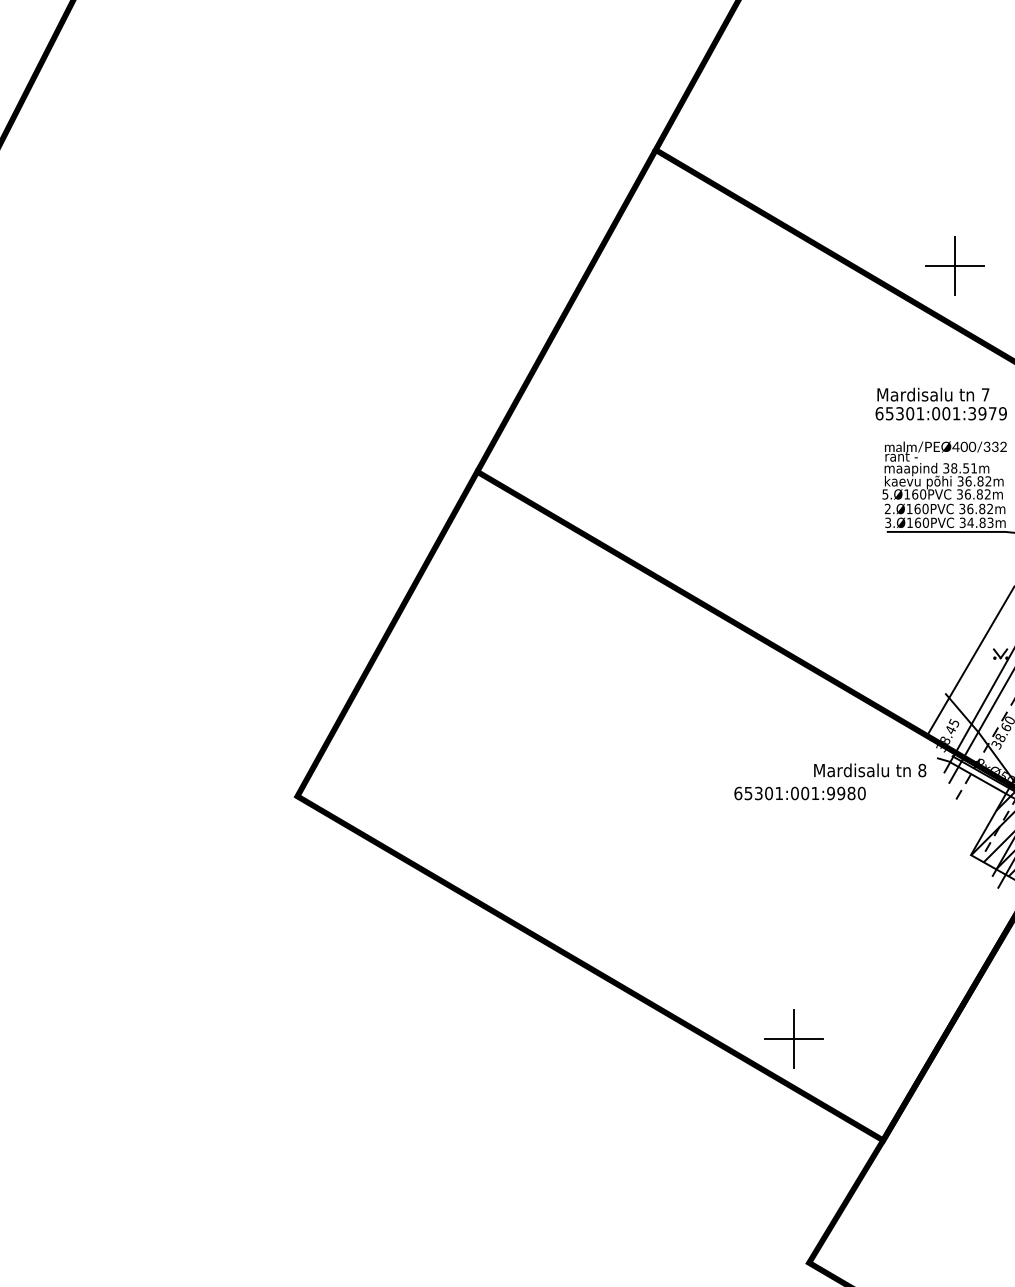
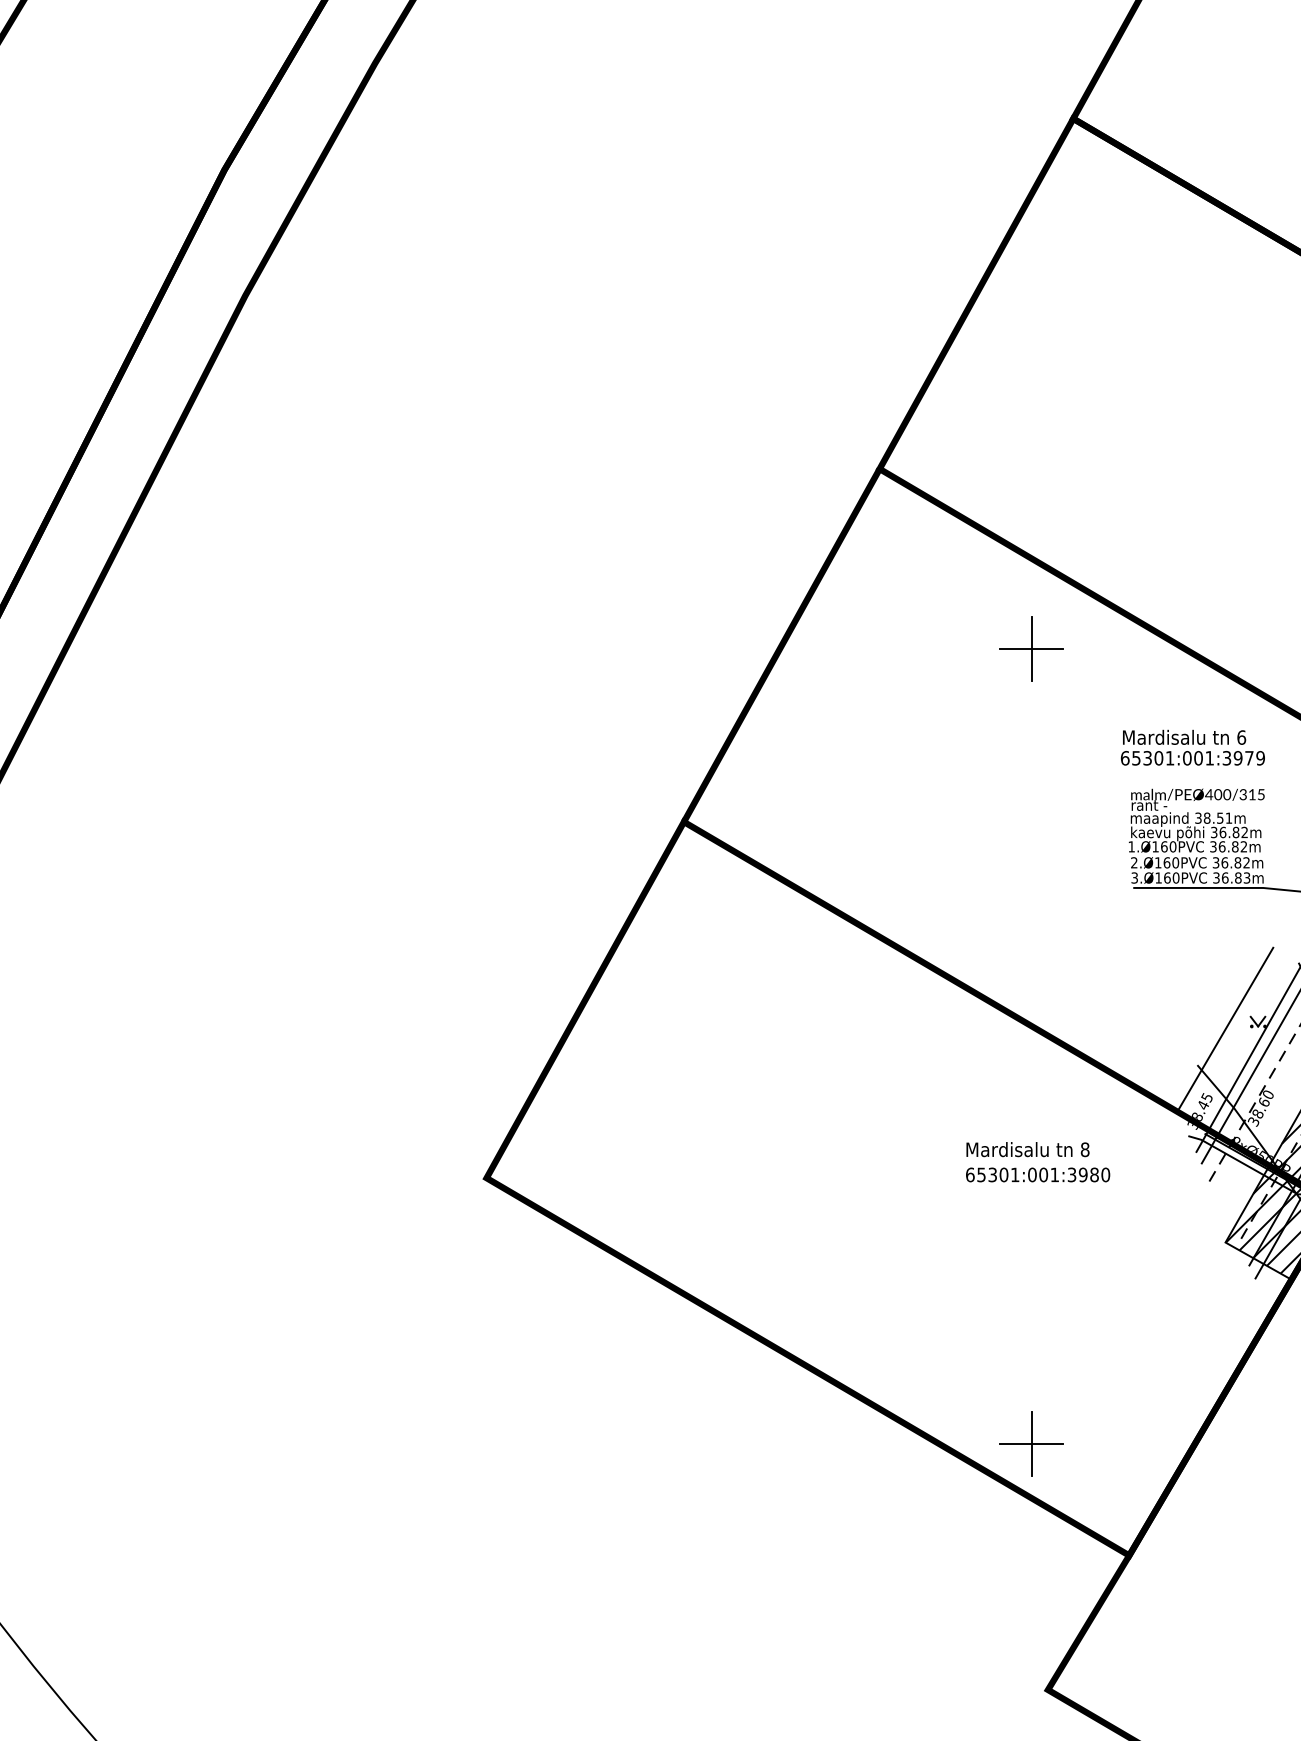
part: (954, 265) -> (1031, 648), moved
text: (985, 394) -> (1241, 737), 7 -> 6
text: (999, 446) -> (1256, 794), malm/PEØ400/332 -> malm/PEØ400/315
text: (885, 494) -> (1131, 846), 5.Ø160PVC -> 1.Ø160PVC
text: (970, 522) -> (1224, 877), 34.83m -> 36.83m
text: (869, 770) -> (1027, 1149), moved
text: (830, 793) -> (1071, 1174), 65301:001:9980 -> 65301:001:3980

